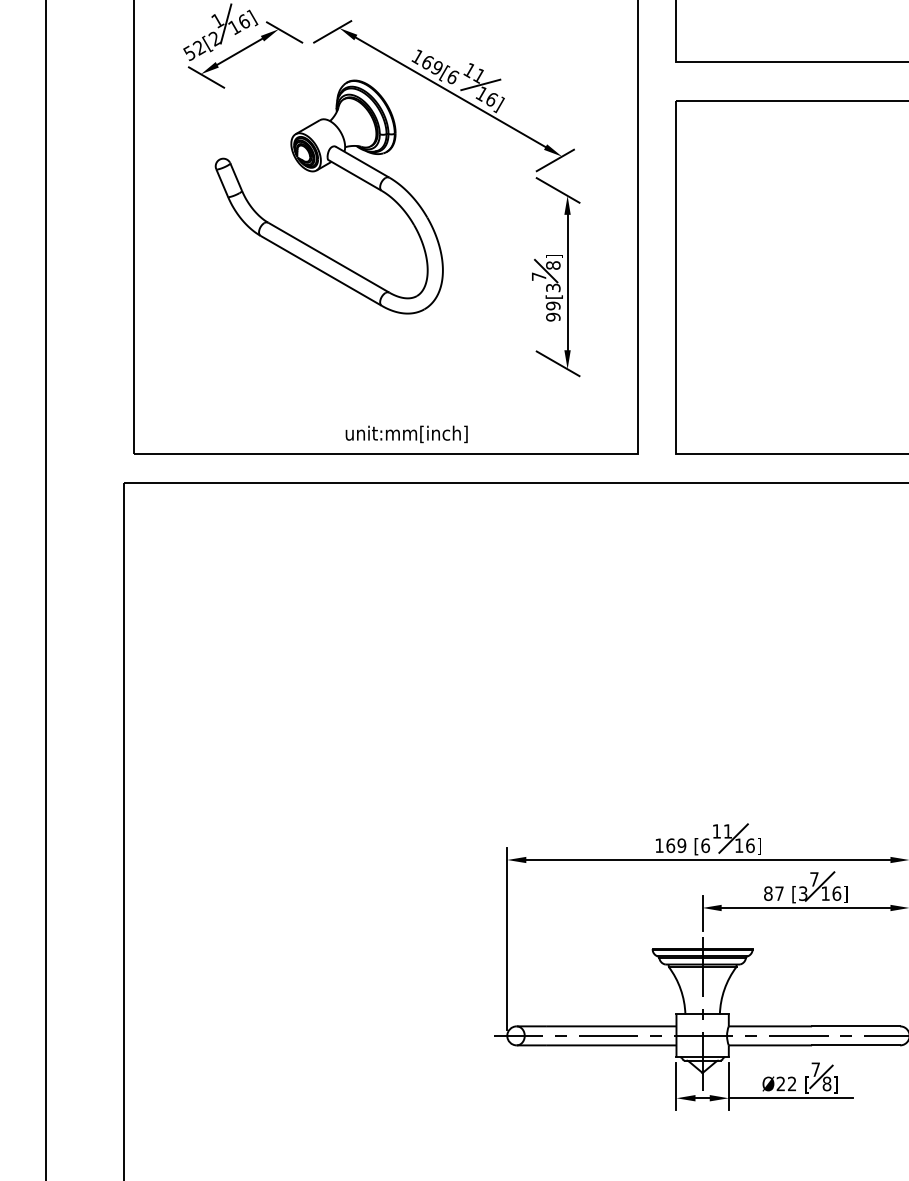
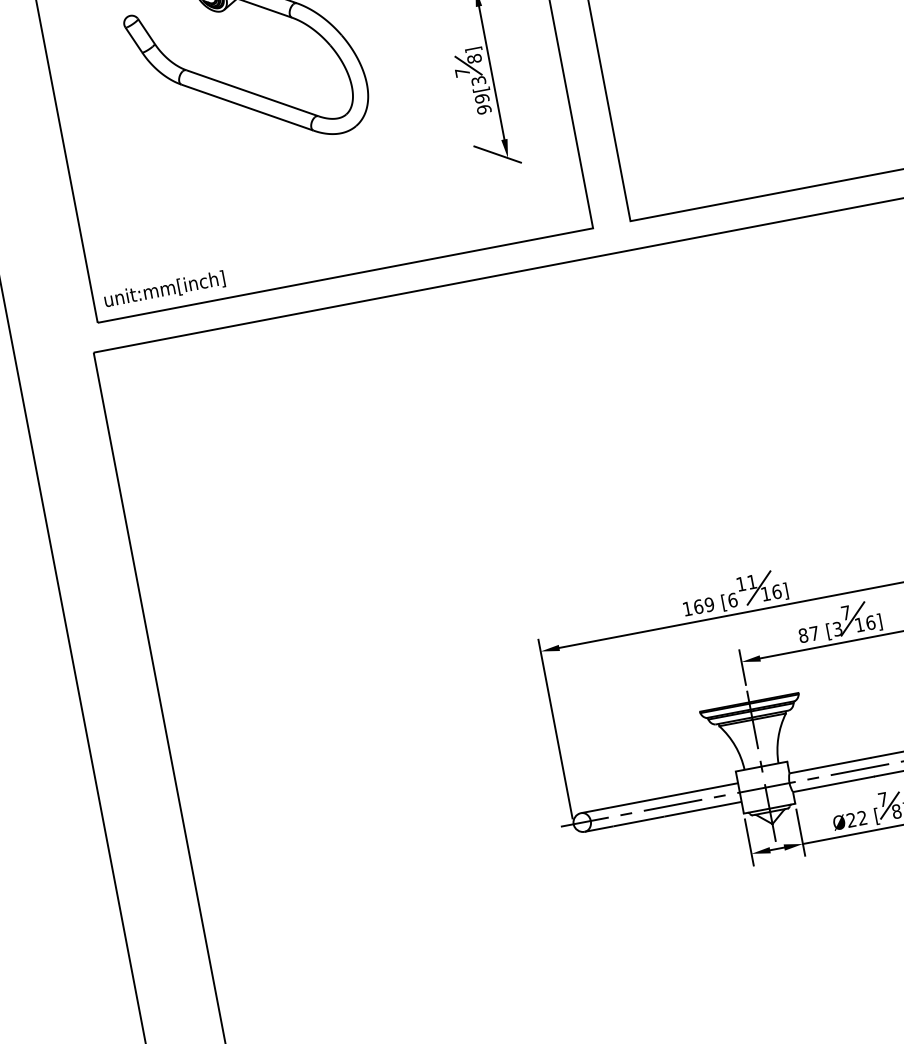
text: (406, 434) -> (164, 290), moved

